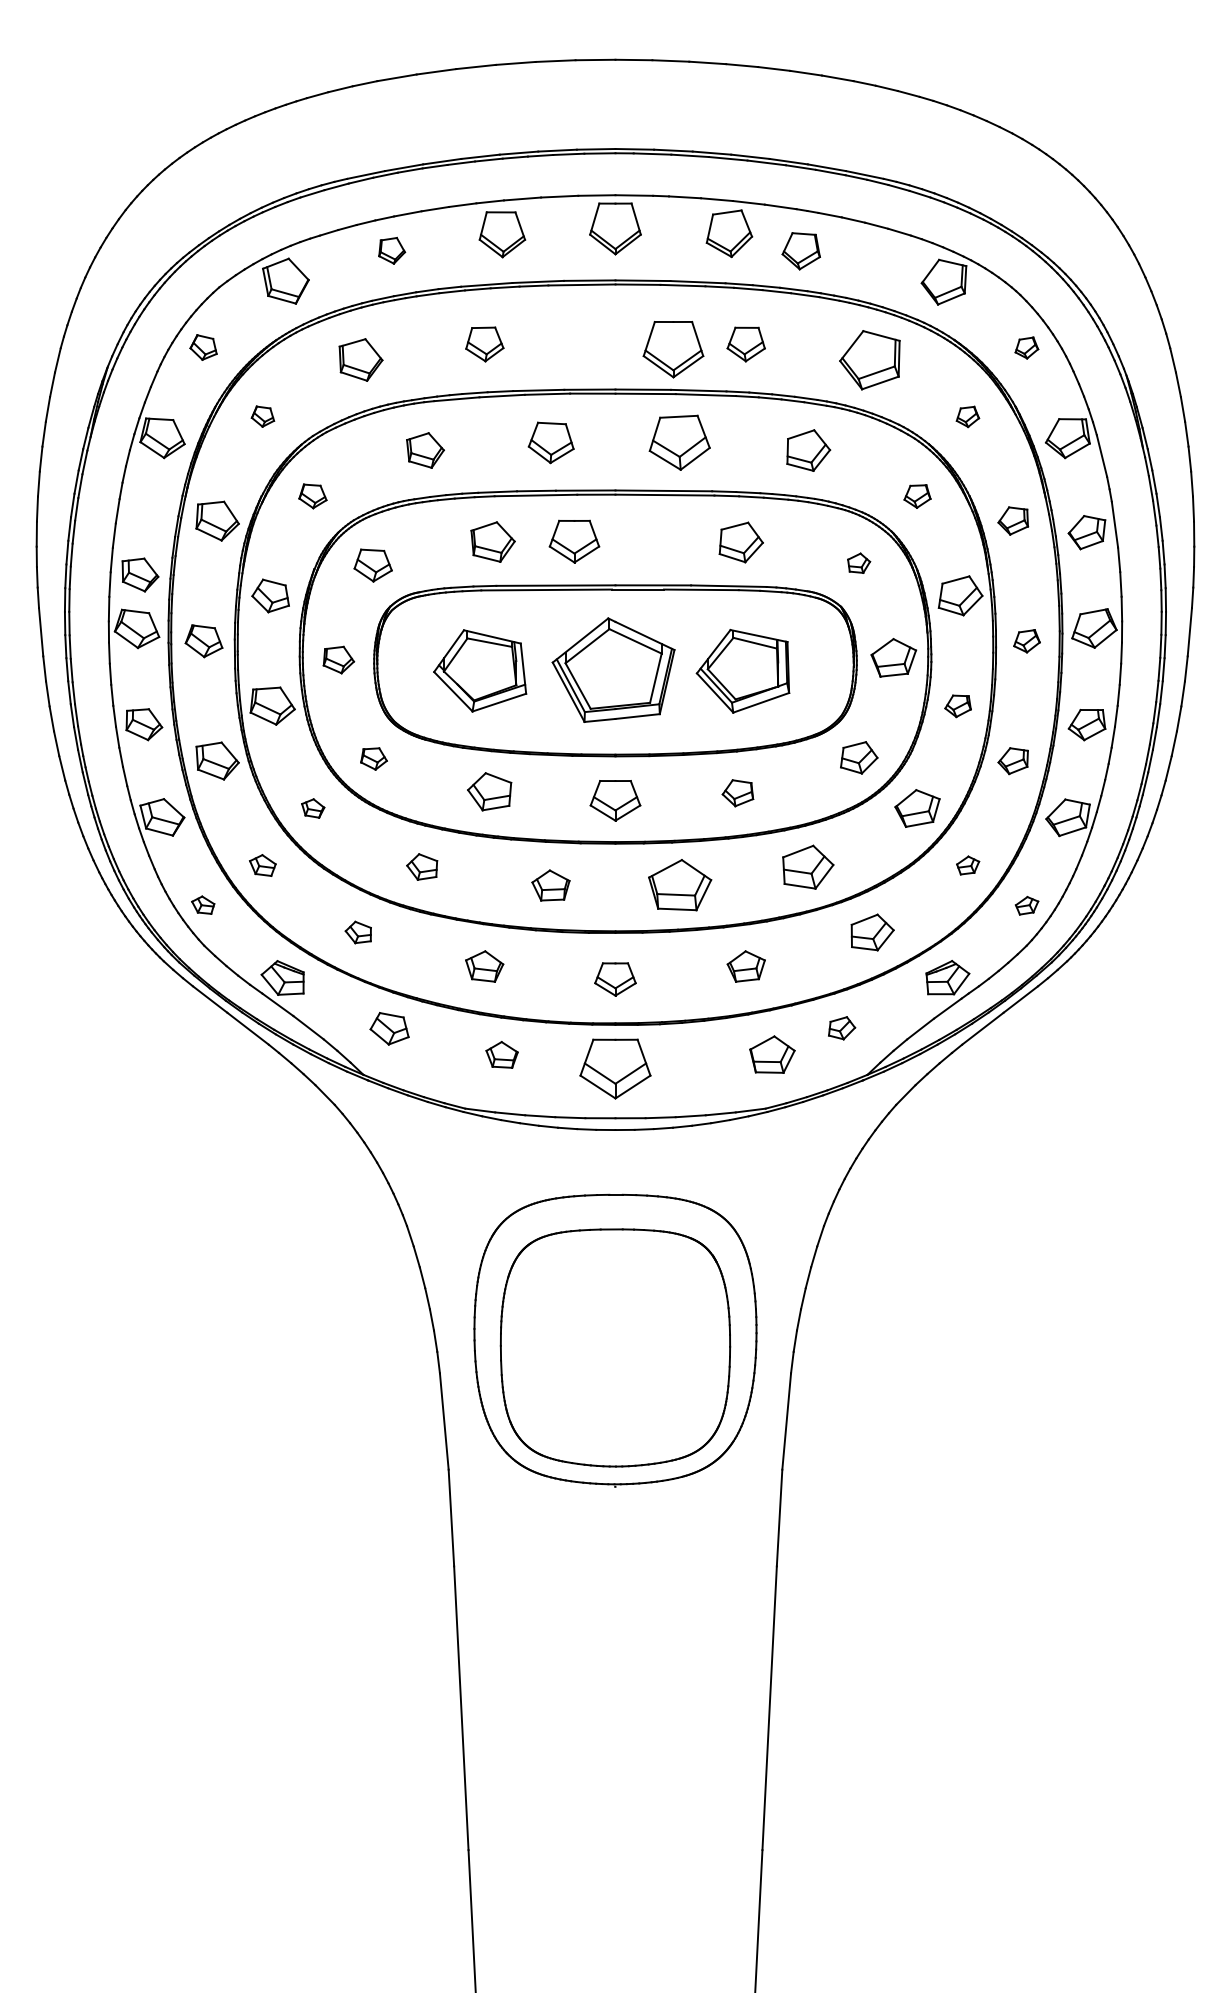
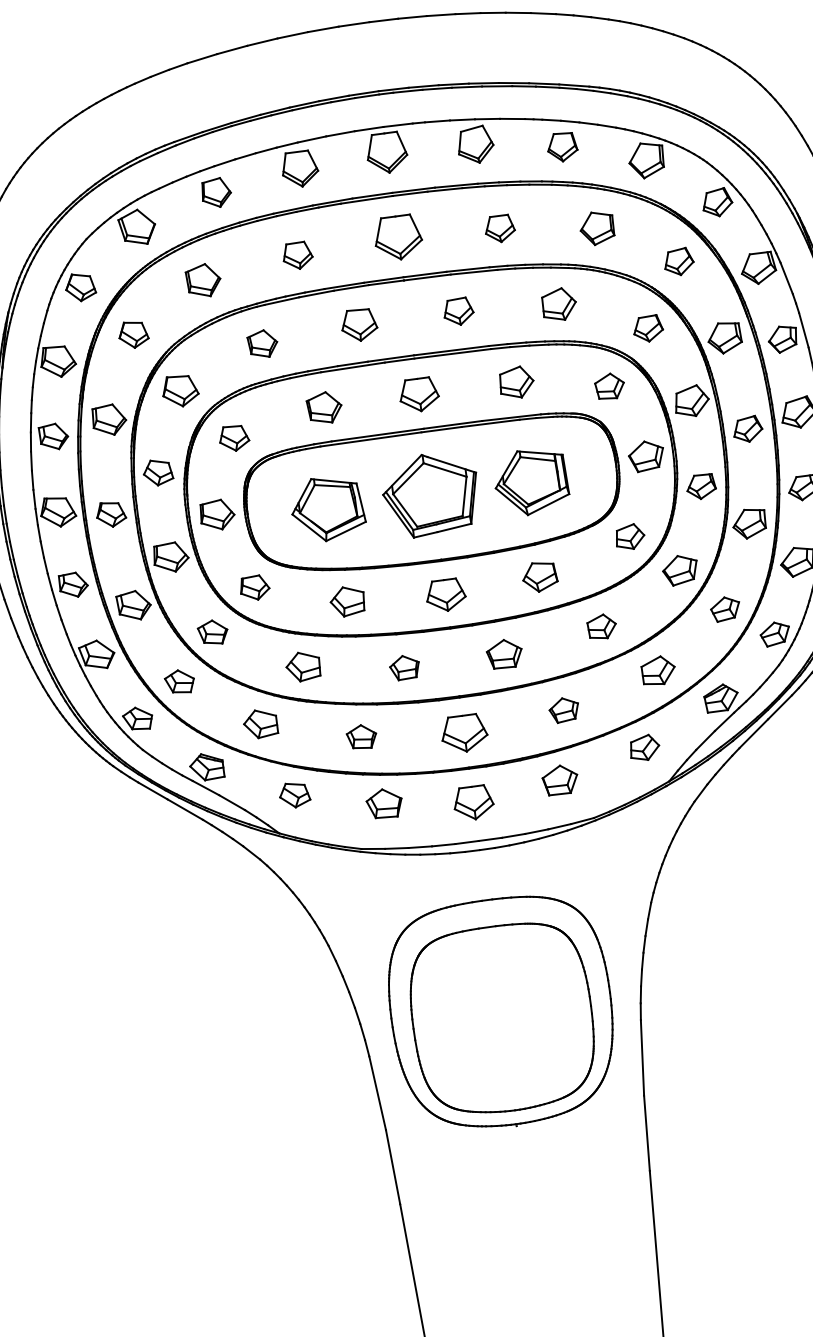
part: (391, 250) -> (215, 192), size x1.43
part: (800, 251) -> (561, 147), moved
part: (203, 347) -> (80, 287), size x1.43
part: (1026, 347) -> (717, 202), size x1.67
part: (673, 349) -> (398, 237), moved
part: (869, 359) -> (596, 227), size x0.71
part: (262, 416) -> (133, 334), size x1.67
part: (967, 416) -> (678, 261), size x1.67
part: (679, 442) -> (458, 311), size x0.62
part: (312, 496) -> (180, 391), size x1.67
part: (917, 496) -> (648, 328), size x1.43
part: (1013, 520) -> (724, 337), size x1.43
part: (574, 541) -> (419, 394), moved
part: (858, 563) -> (609, 386), size x1.67
part: (140, 574) -> (53, 436), moved
part: (1026, 641) -> (747, 429), size x1.43
part: (338, 659) -> (217, 514), size x1.43
part: (957, 706) -> (700, 487), size x1.43
part: (373, 758) -> (254, 587), size x1.43
part: (1013, 760) -> (749, 523), size x1.43
part: (737, 792) -> (539, 576), size x1.43
part: (312, 808) -> (212, 632), size x1.67
part: (262, 865) -> (179, 681), size x1.43
part: (967, 865) -> (724, 609), size x1.67
part: (421, 866) -> (302, 666), size x1.43
part: (808, 866) -> (602, 626), size x0.71
part: (679, 885) -> (504, 654), size x0.71
part: (202, 904) -> (137, 718), size x1.67
part: (1026, 905) -> (774, 633), size x1.67
part: (358, 932) -> (260, 723), size x1.67
part: (615, 979) -> (464, 733), size x1.43
part: (841, 1028) -> (644, 748), size x1.43
part: (501, 1054) -> (384, 803), size x1.43
part: (772, 1054) -> (560, 779), moved
part: (615, 1069) -> (473, 803), size x0.71

